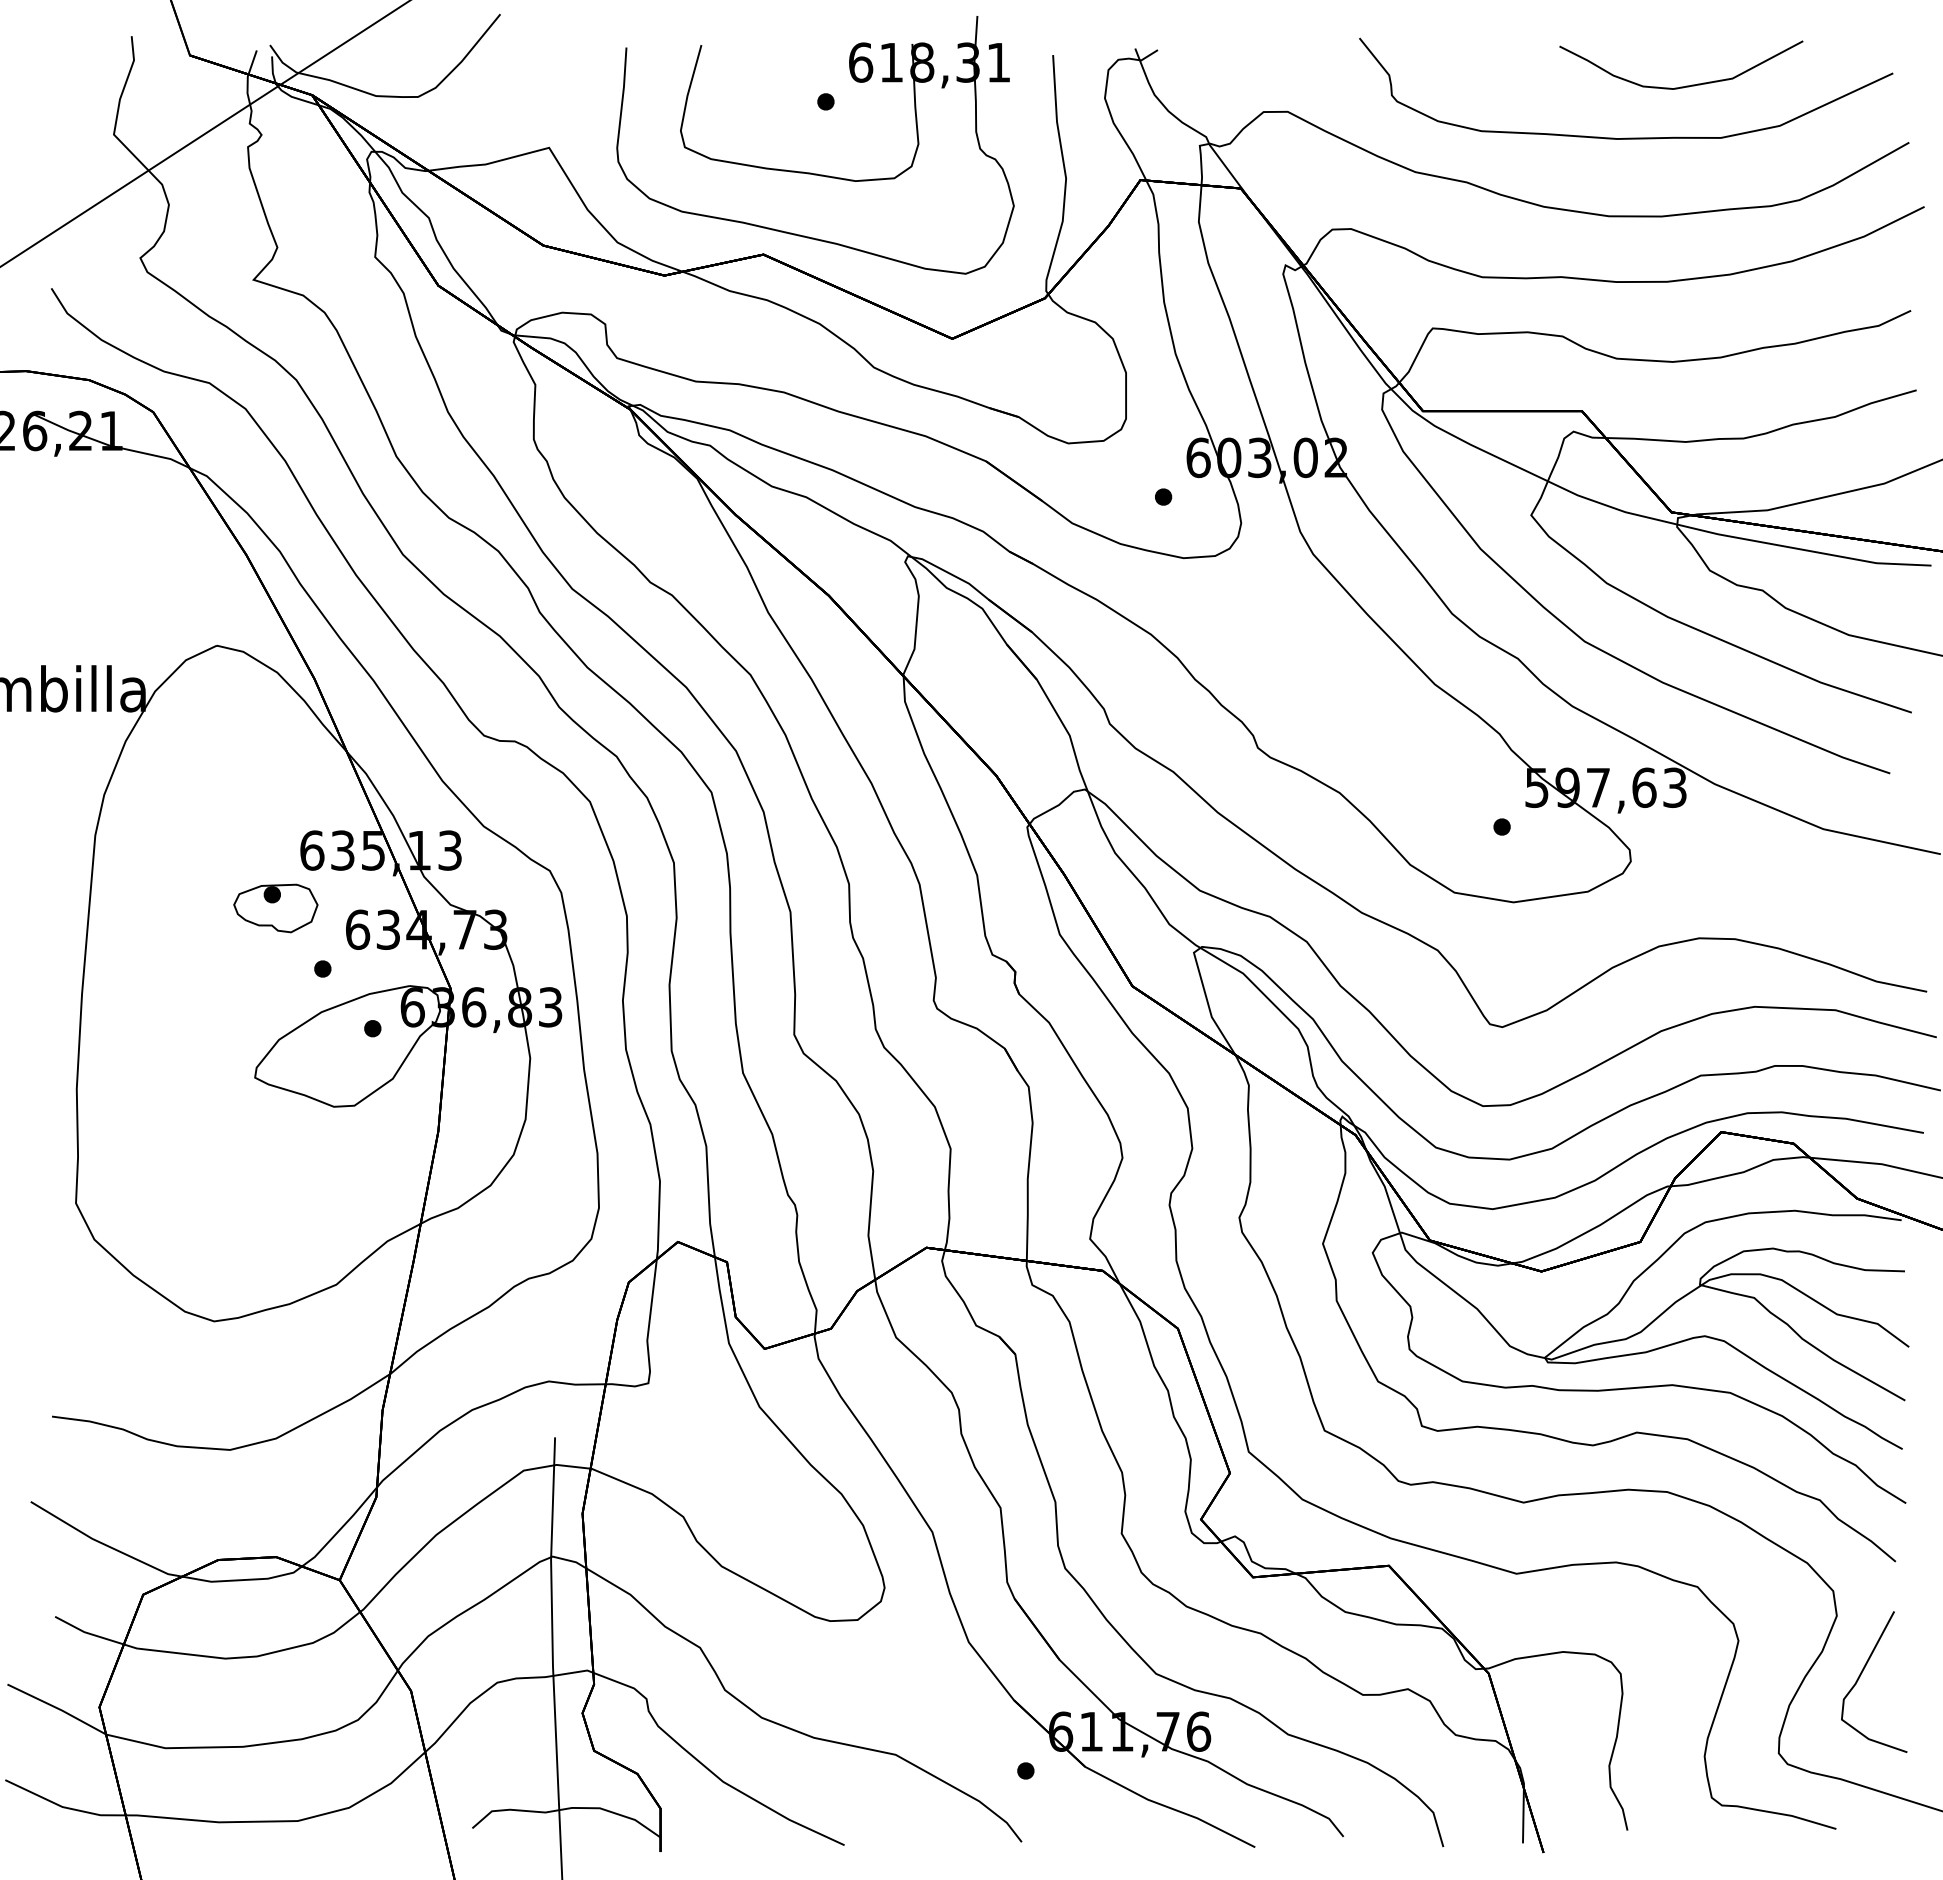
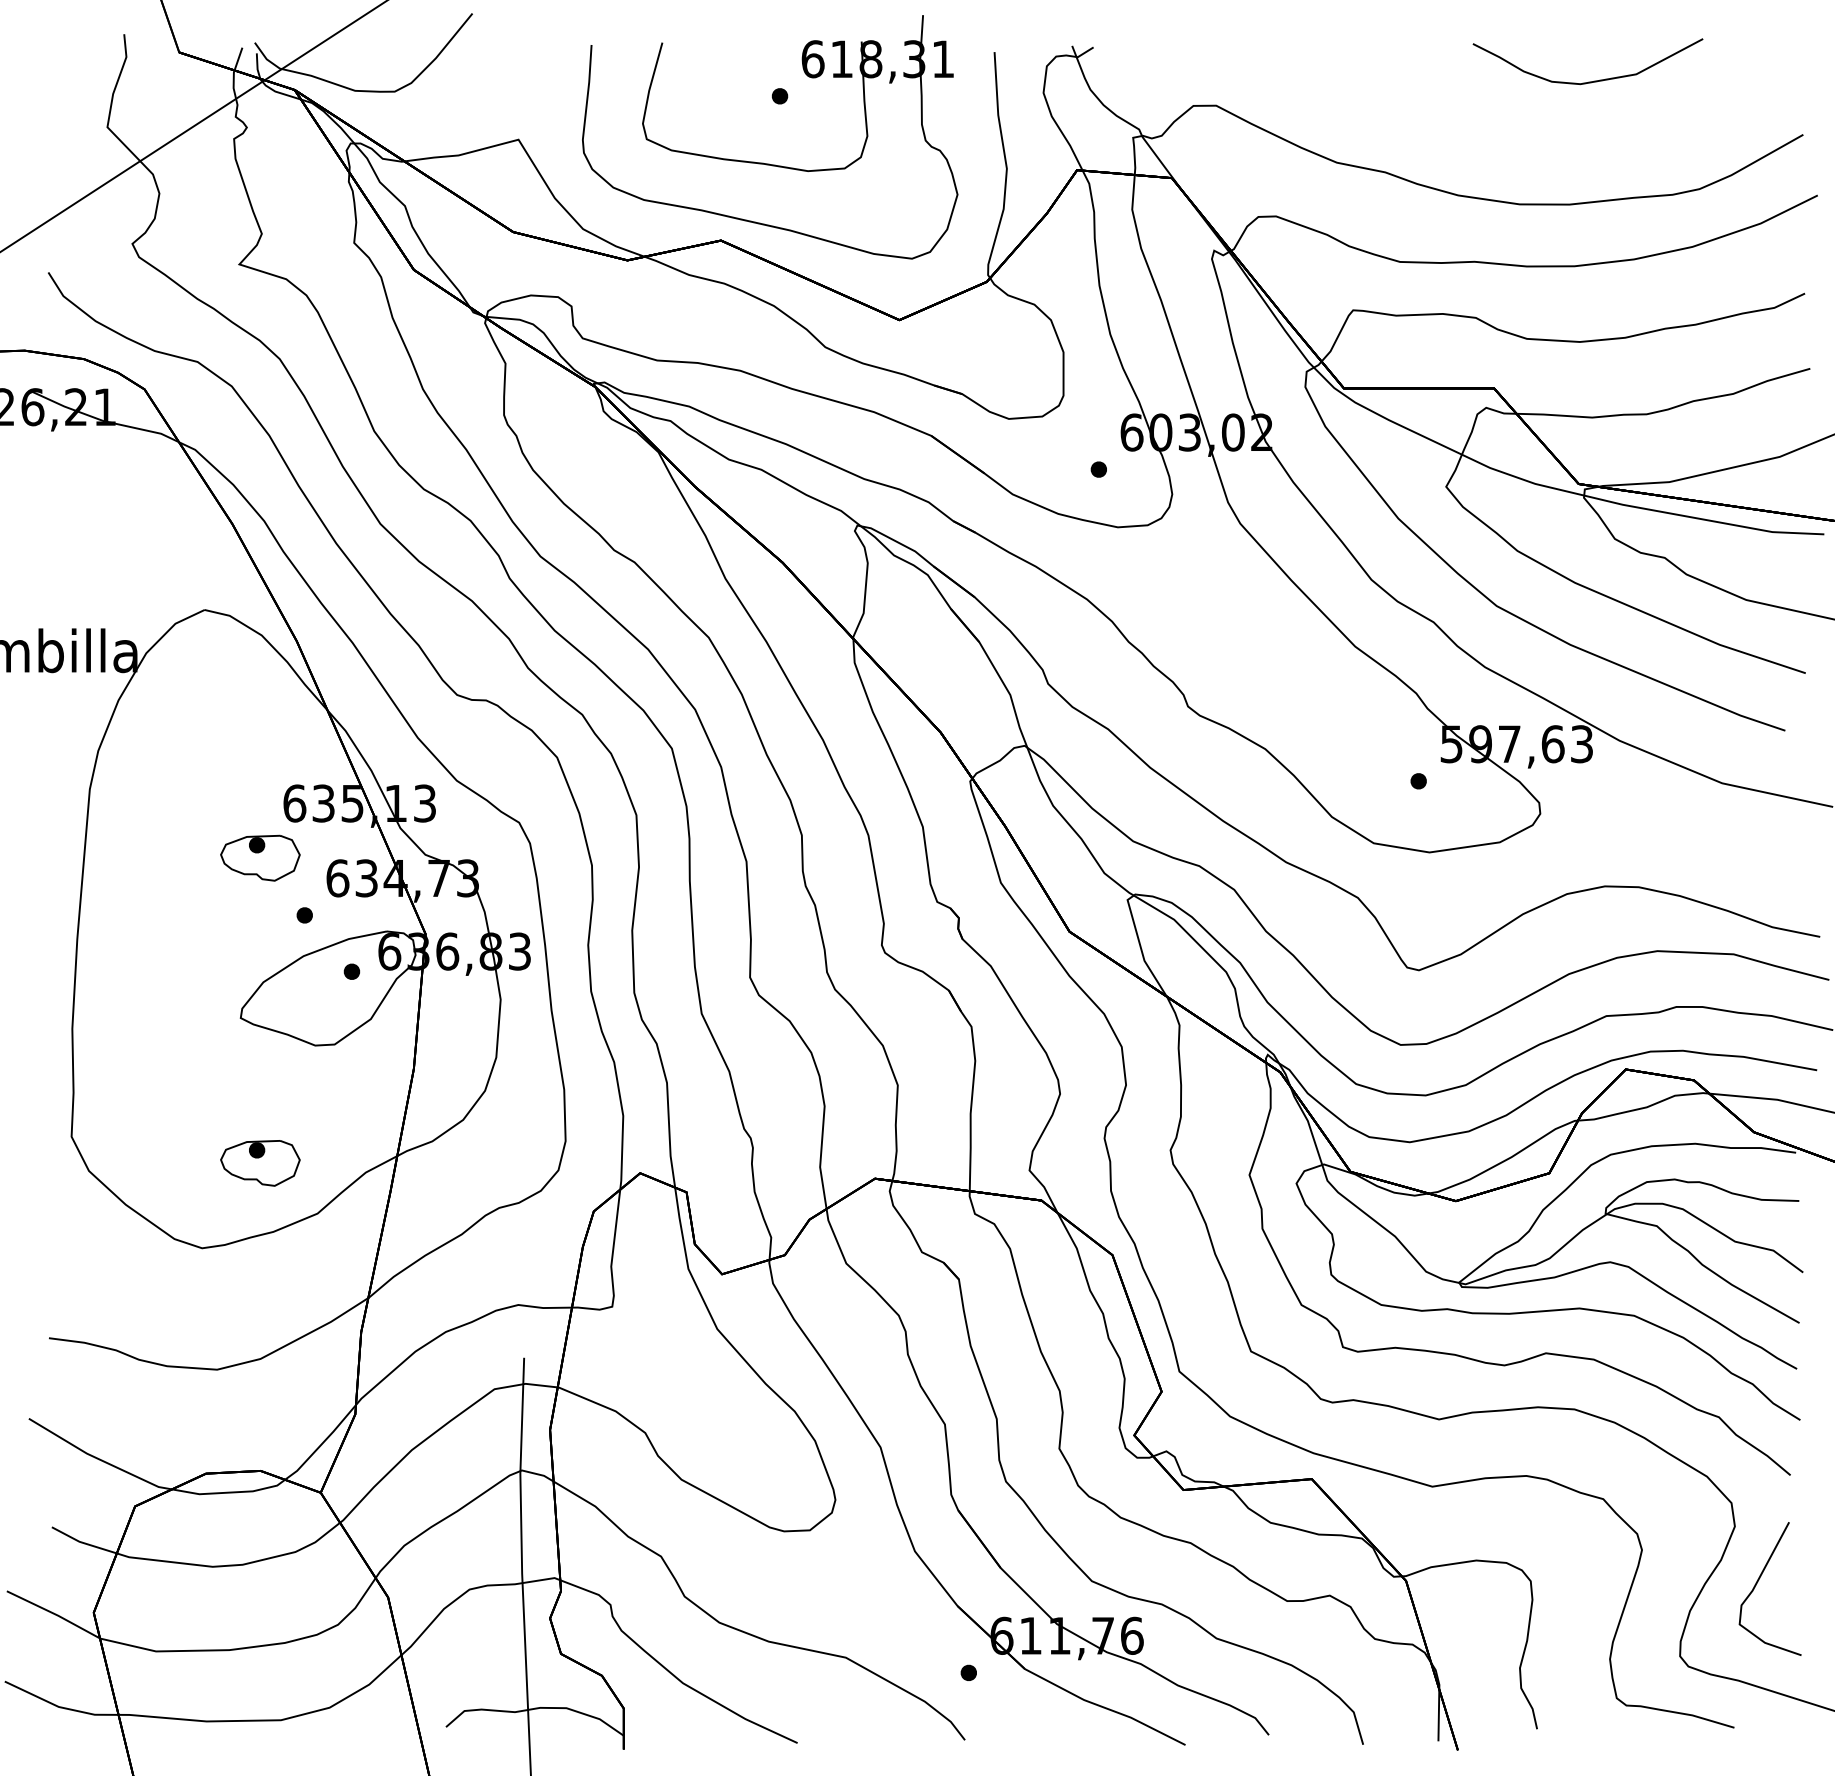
curve: (1626, 137) -> (1536, 129), removed
part: (275, 1231) -> (260, 1163), added

